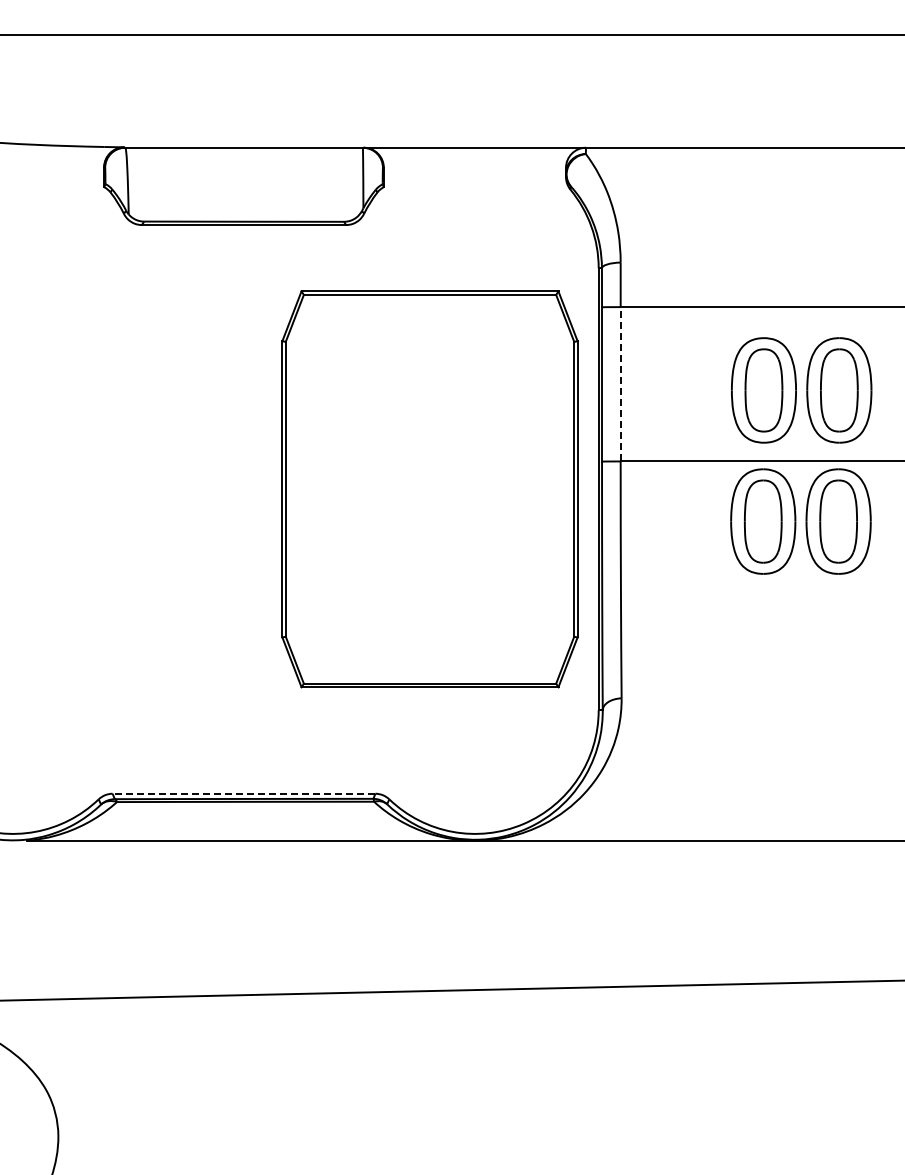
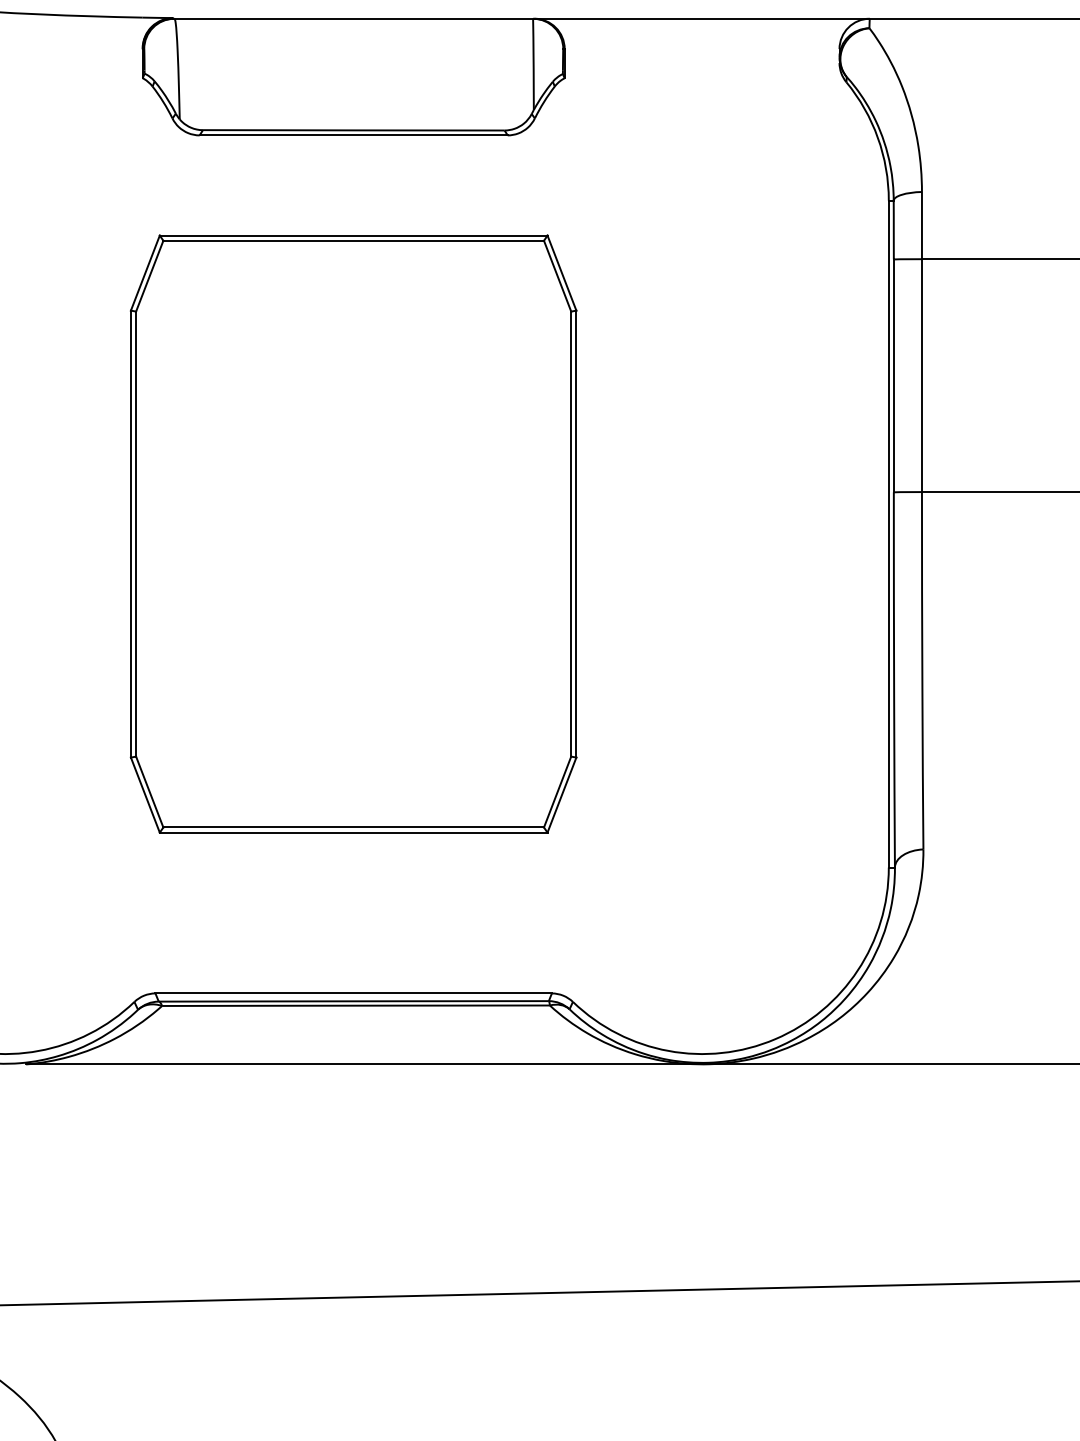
line: (620, 383) -> (921, 374), dashed -> solid
part: (429, 489) -> (352, 534), moved
line: (243, 793) -> (352, 993), dashed -> solid

